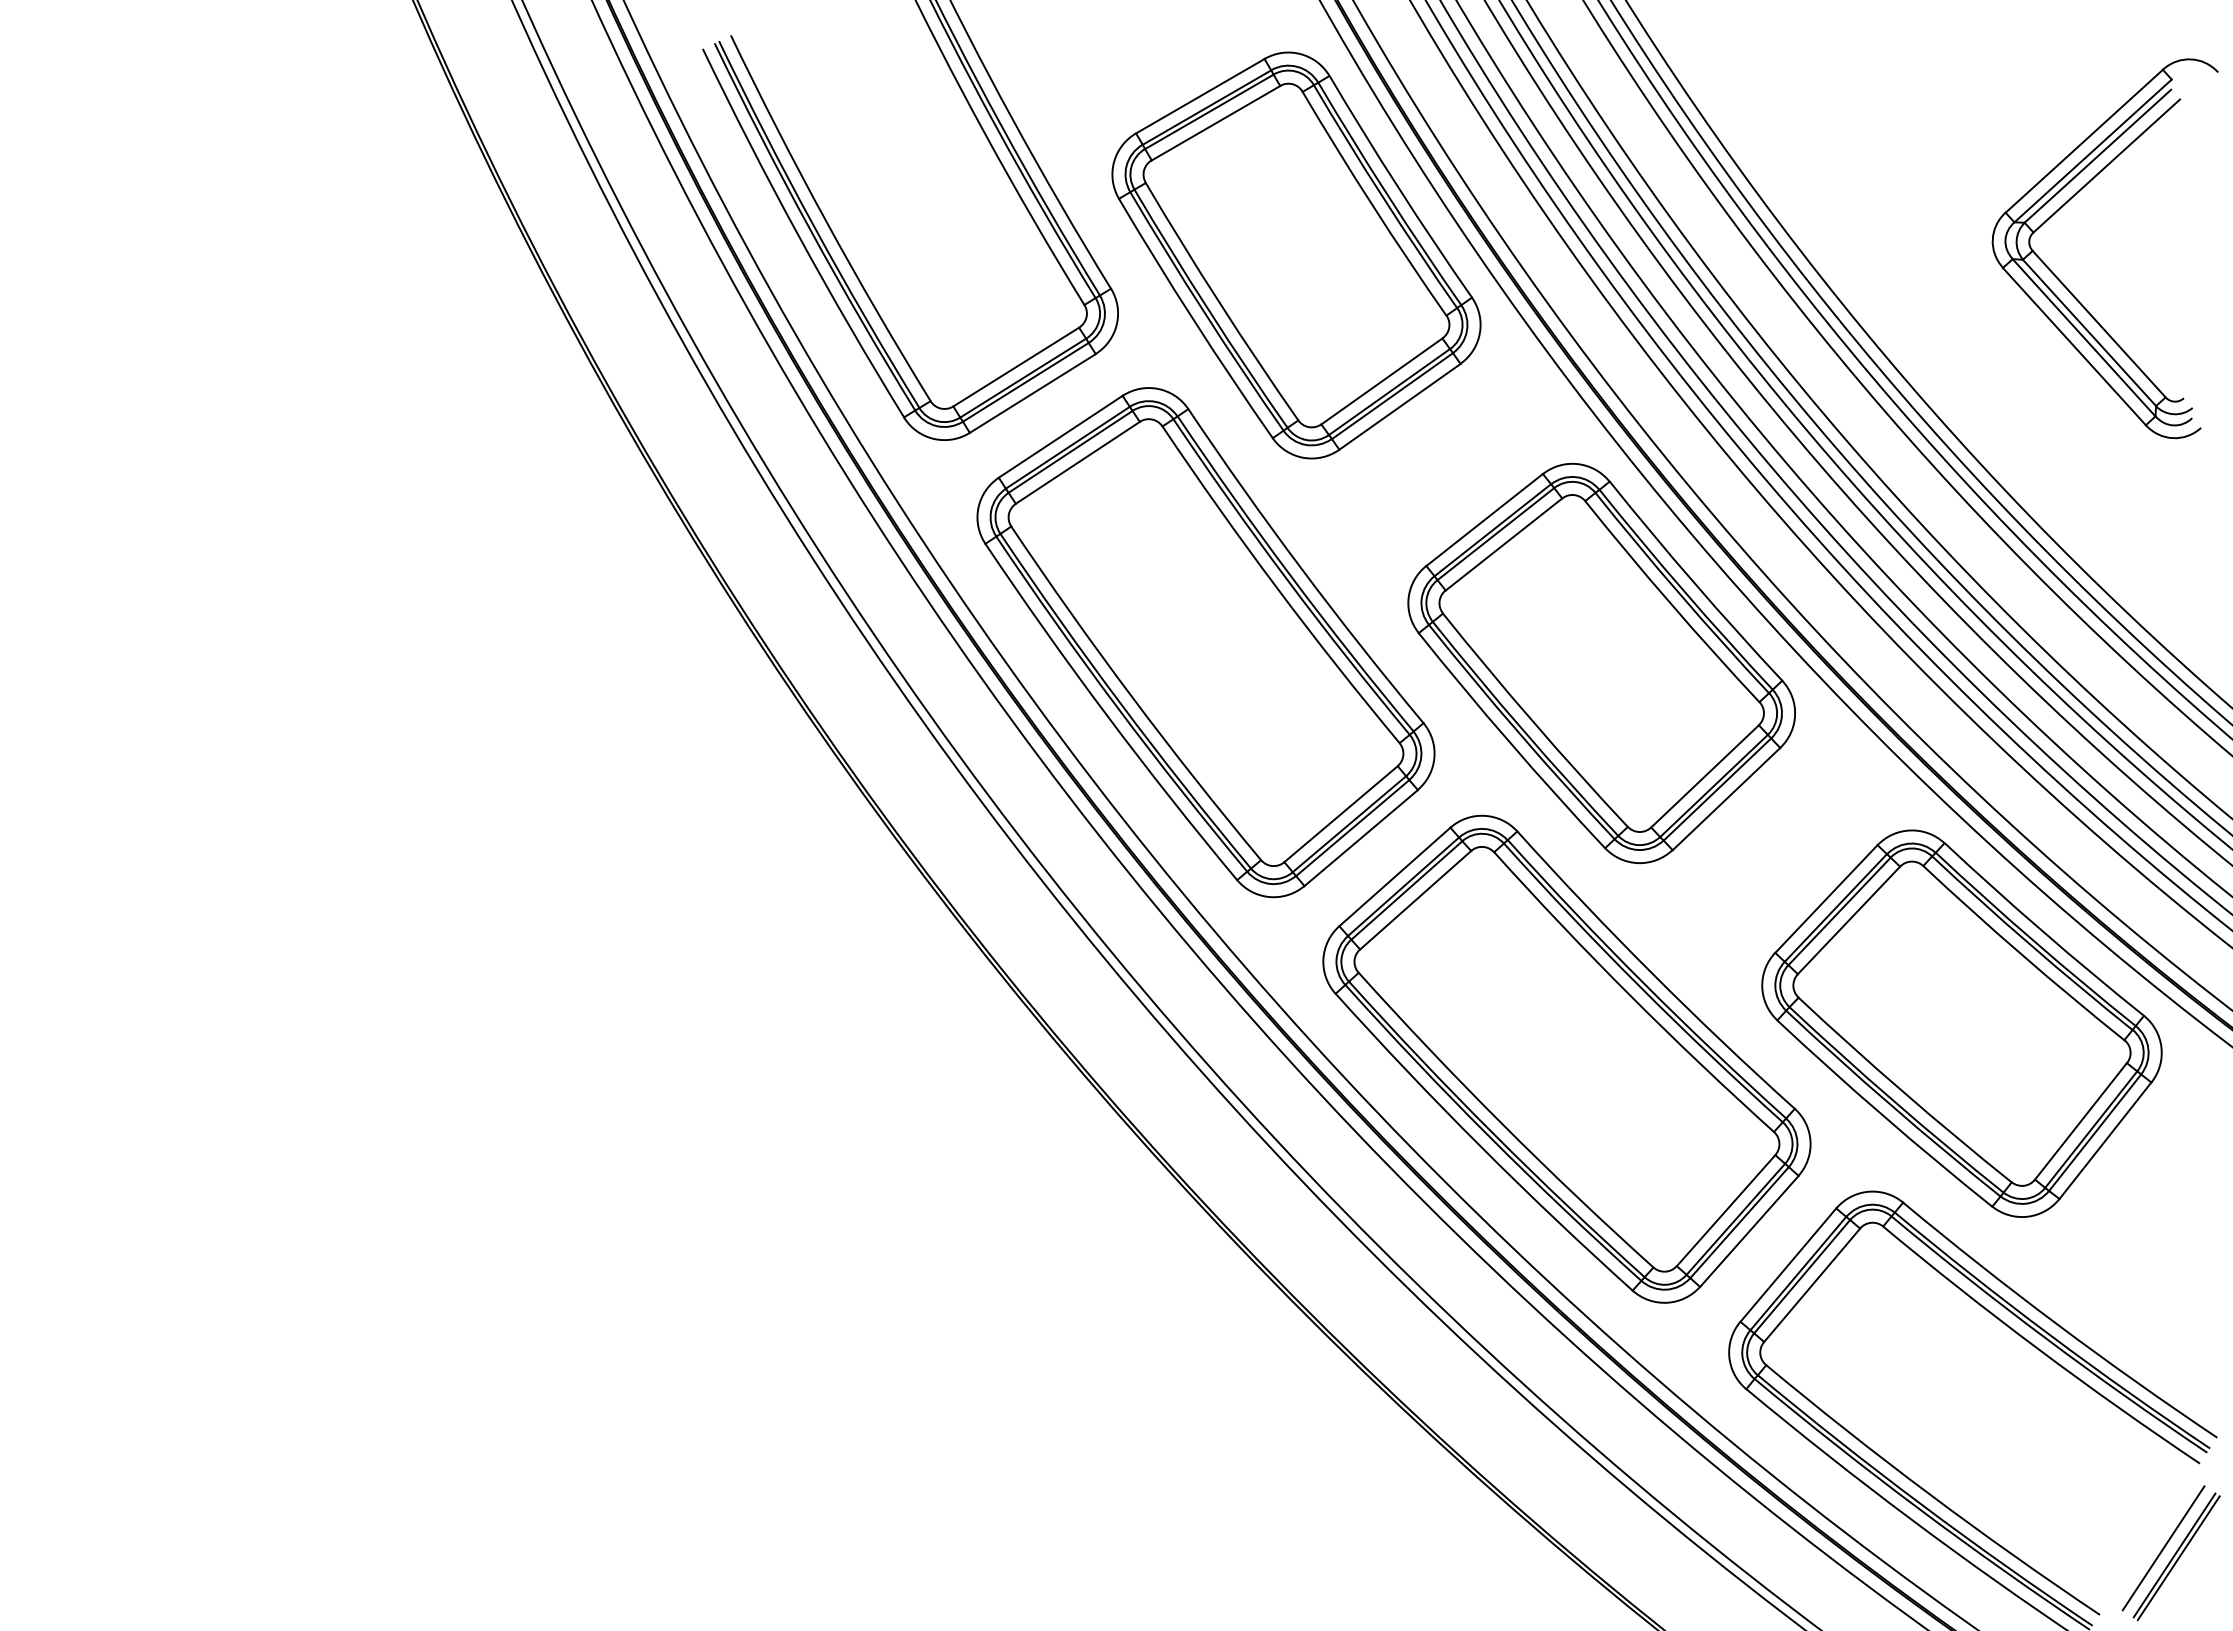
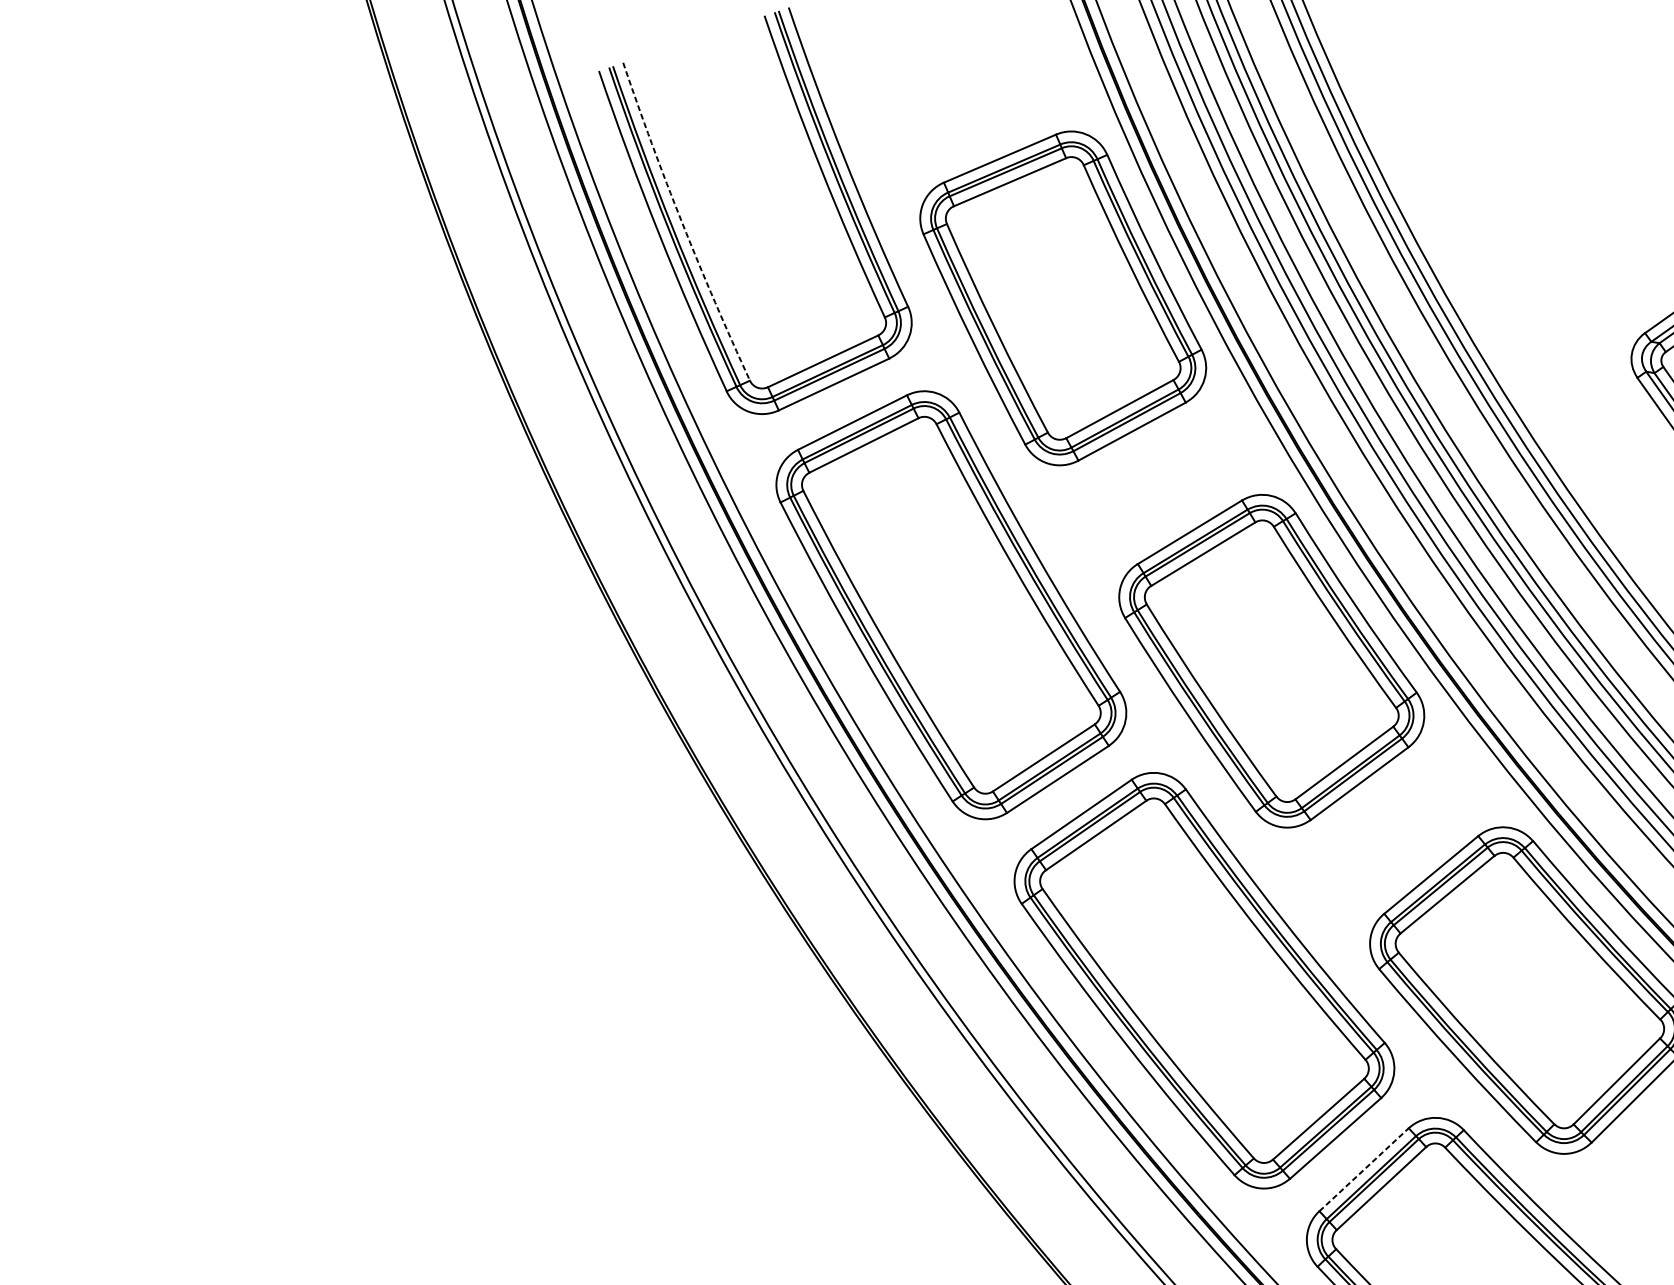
arc: (826, 220) -> (682, 223), solid -> dashed
line: (1788, 1264) -> (1364, 1169), solid -> dashed

